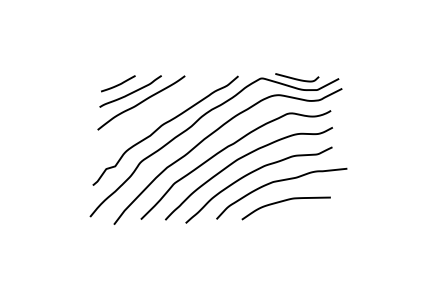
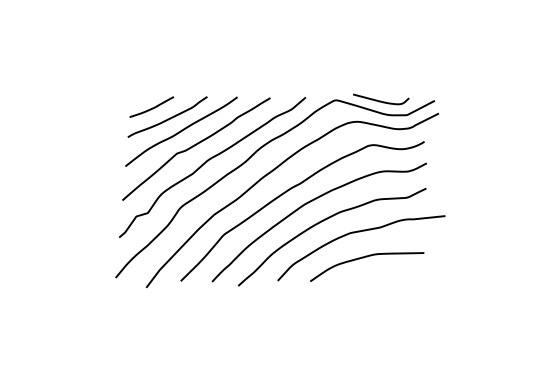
curve: (152, 114) -> (195, 146), added

